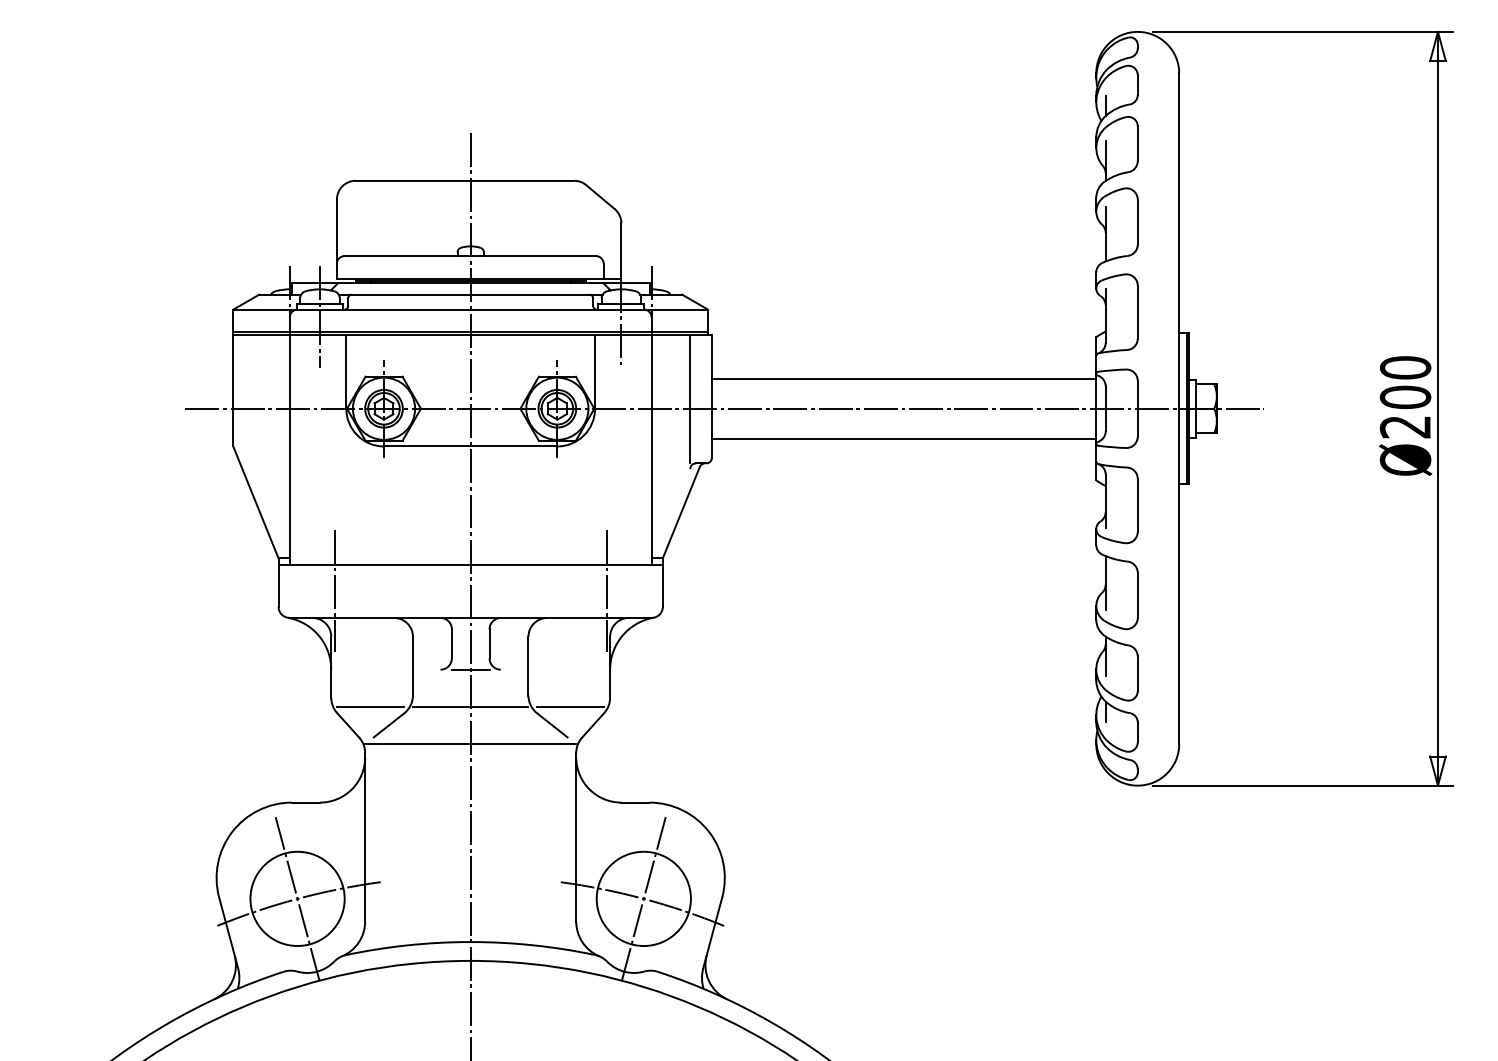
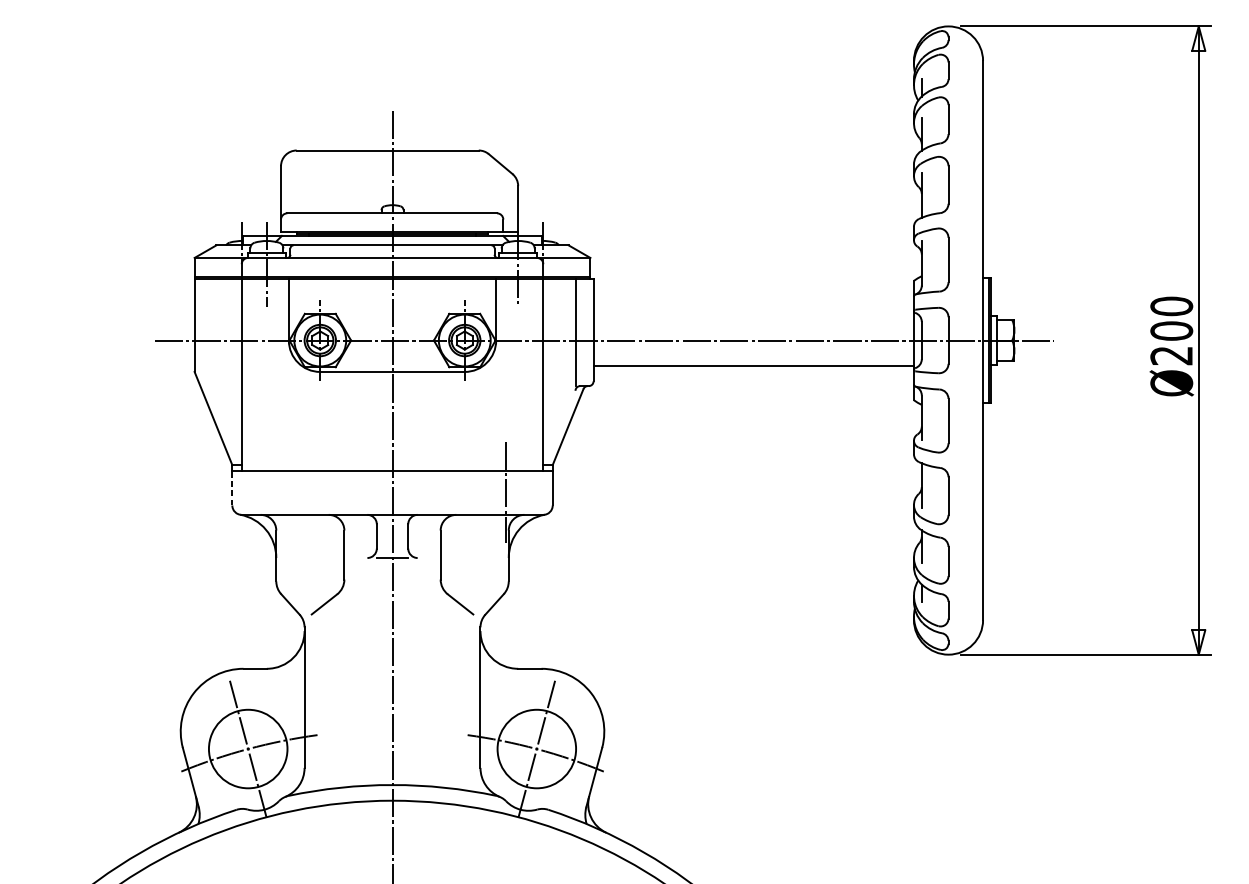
line: (903, 378) -> (753, 315), removed
line: (278, 585) -> (232, 487), solid -> dashed
line: (334, 590) -> (279, 492), removed
line: (370, 706) -> (309, 588), removed
line: (470, 706) -> (392, 588), removed
line: (570, 706) -> (475, 588), removed
line: (470, 744) -> (392, 620), removed

